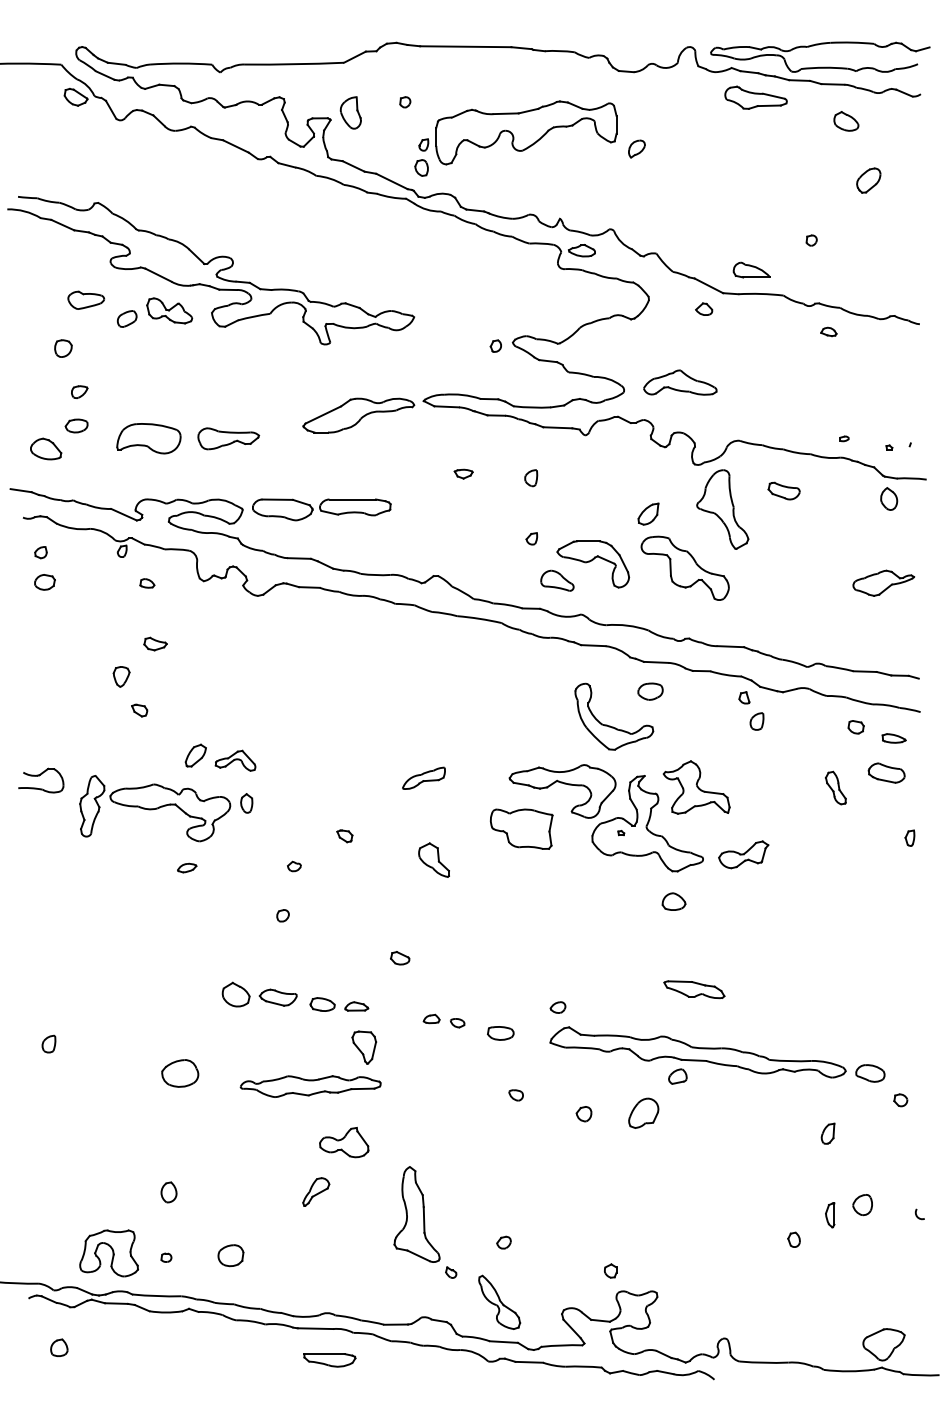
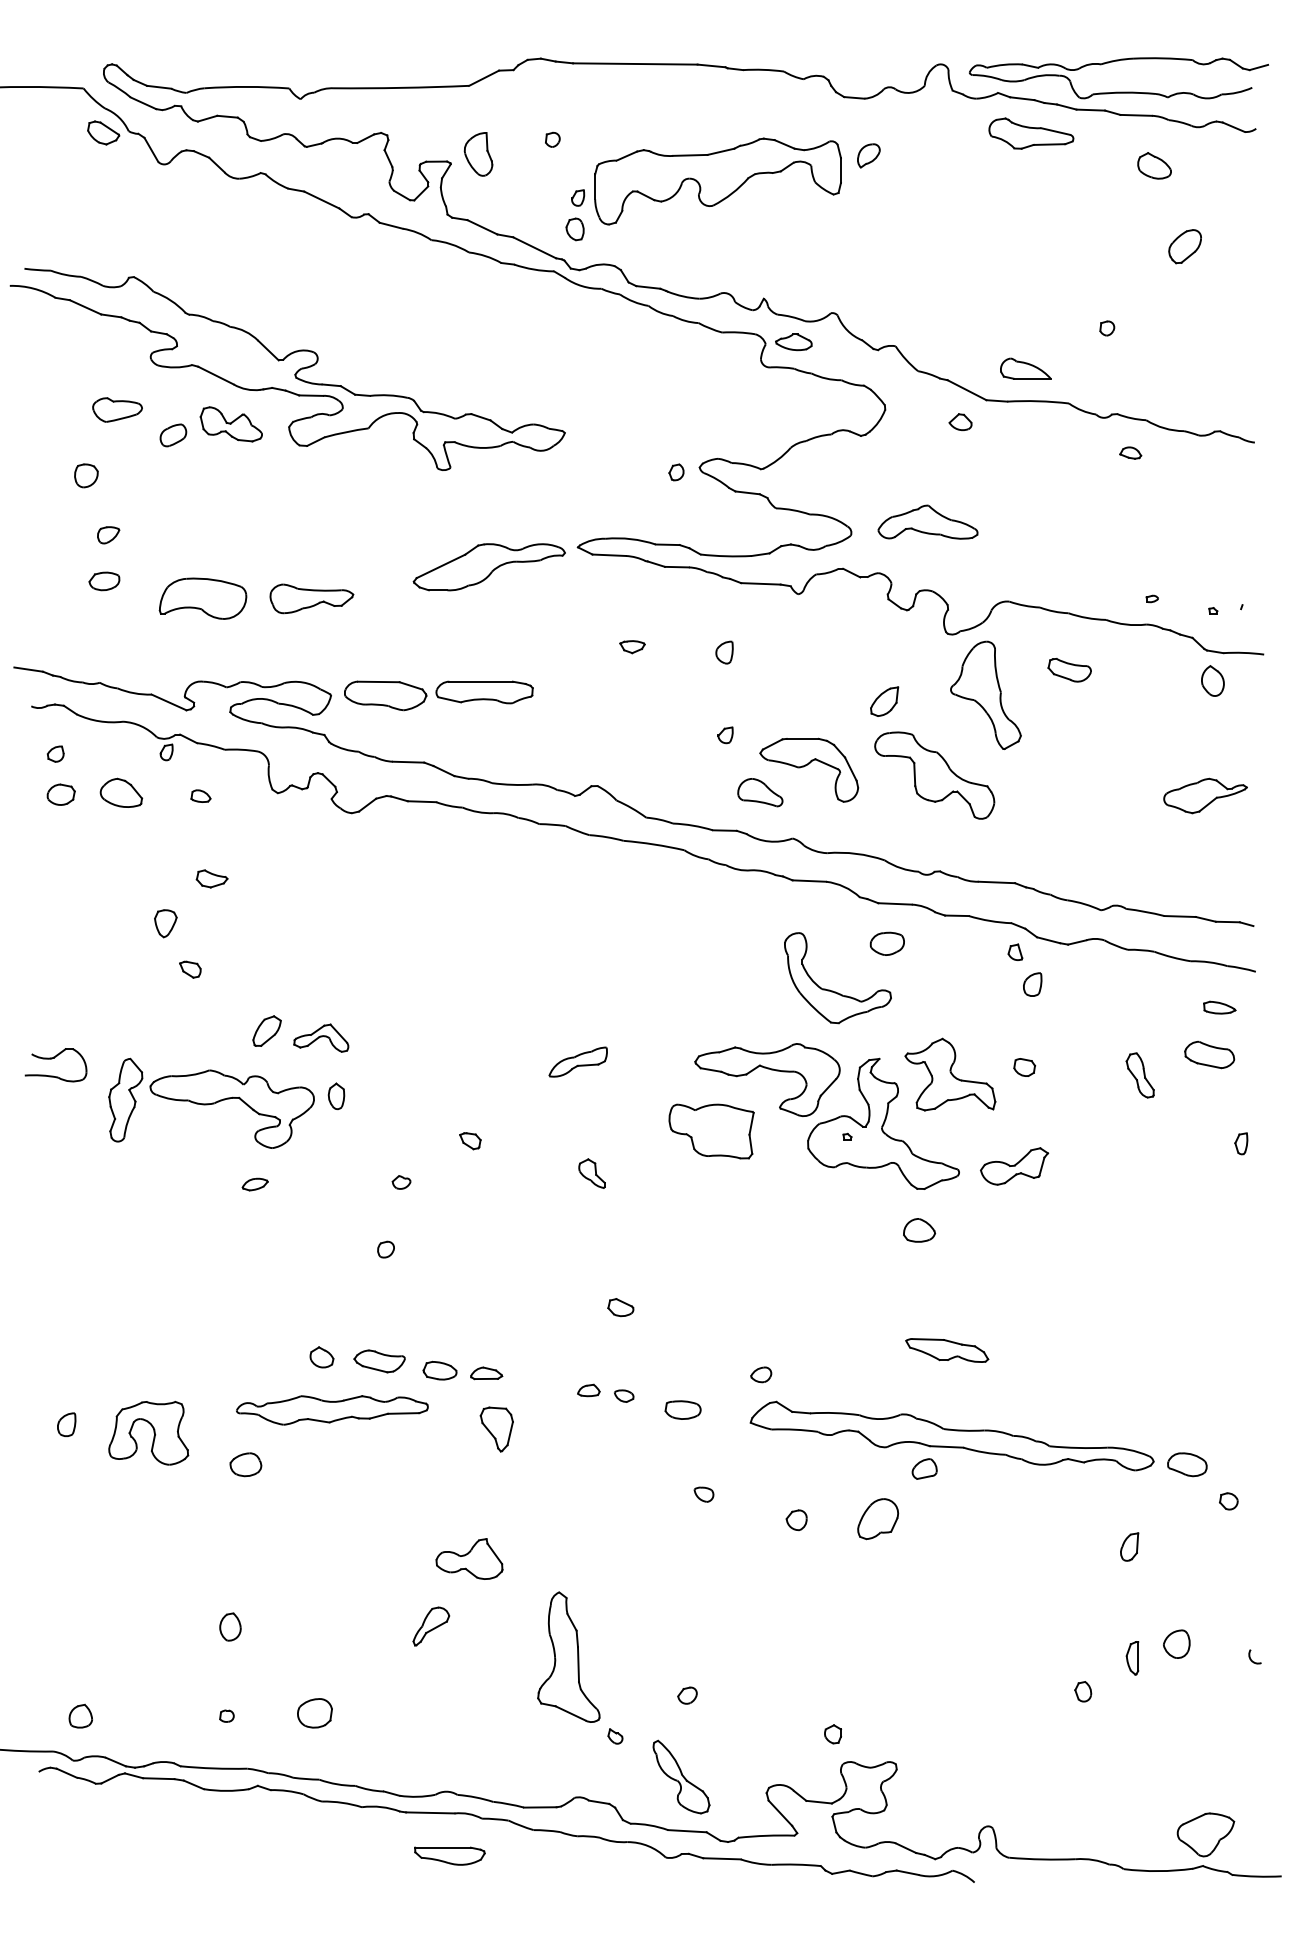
part: (636, 148) -> (868, 155), moved
part: (46, 448) -> (121, 792), moved
part: (855, 727) -> (1023, 1067), moved
part: (433, 859) -> (591, 1172), size x0.62
part: (400, 958) -> (621, 1307), moved
part: (235, 994) -> (321, 1357), size x0.62
part: (180, 1073) -> (246, 1464), size x0.62
part: (310, 1086) -> (332, 1410), moved
part: (108, 1253) -> (147, 1433), moved
part: (59, 1347) -> (81, 1715), moved

